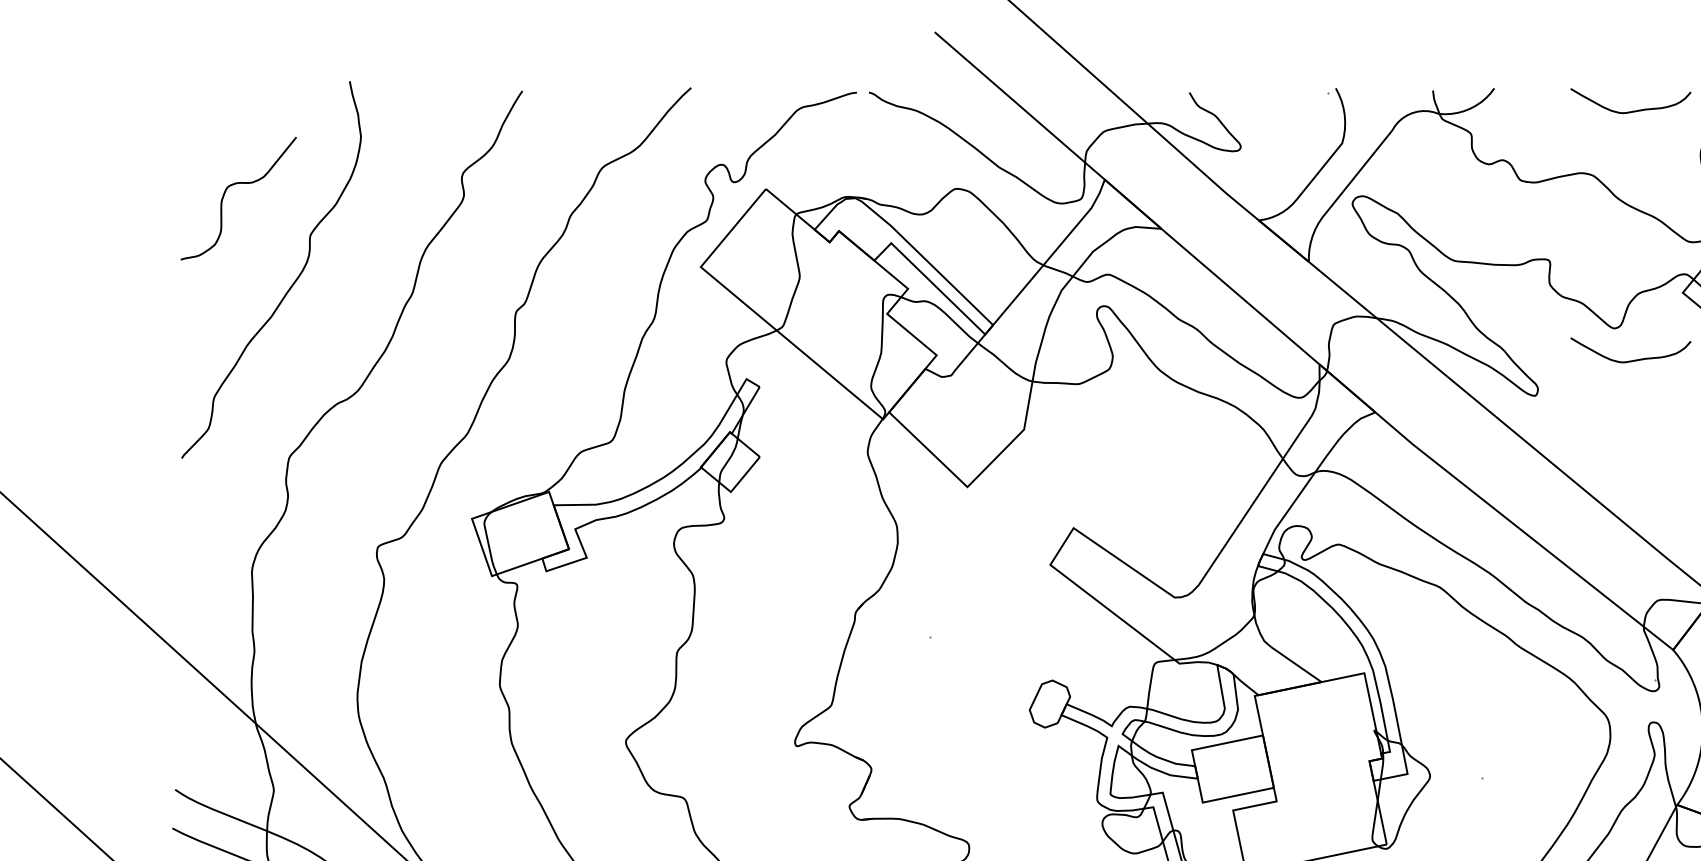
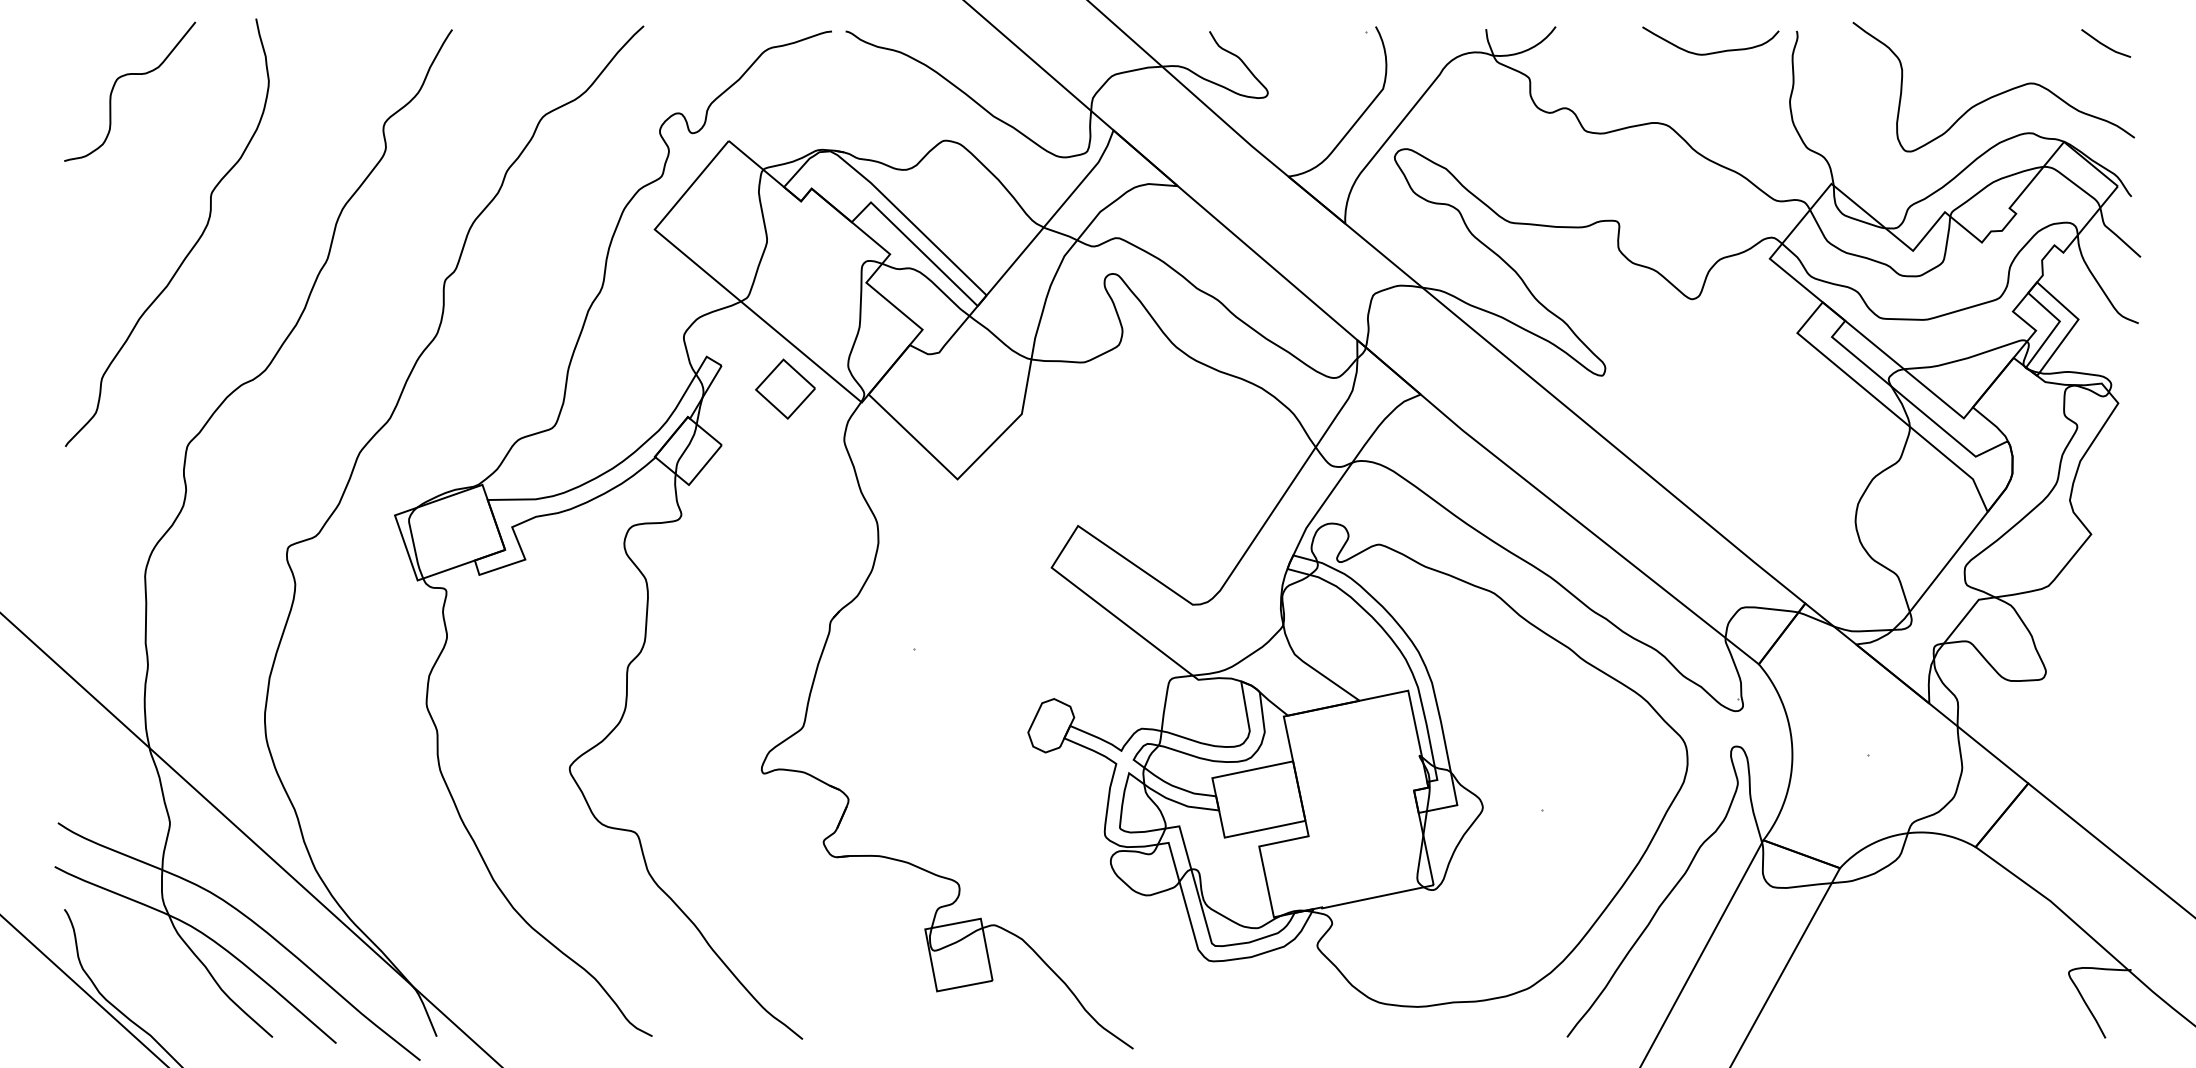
curve: (238, 184) -> (129, 75), moved
curve: (1630, 360) -> (1710, 335), removed
part: (815, 407) -> (785, 388), added

